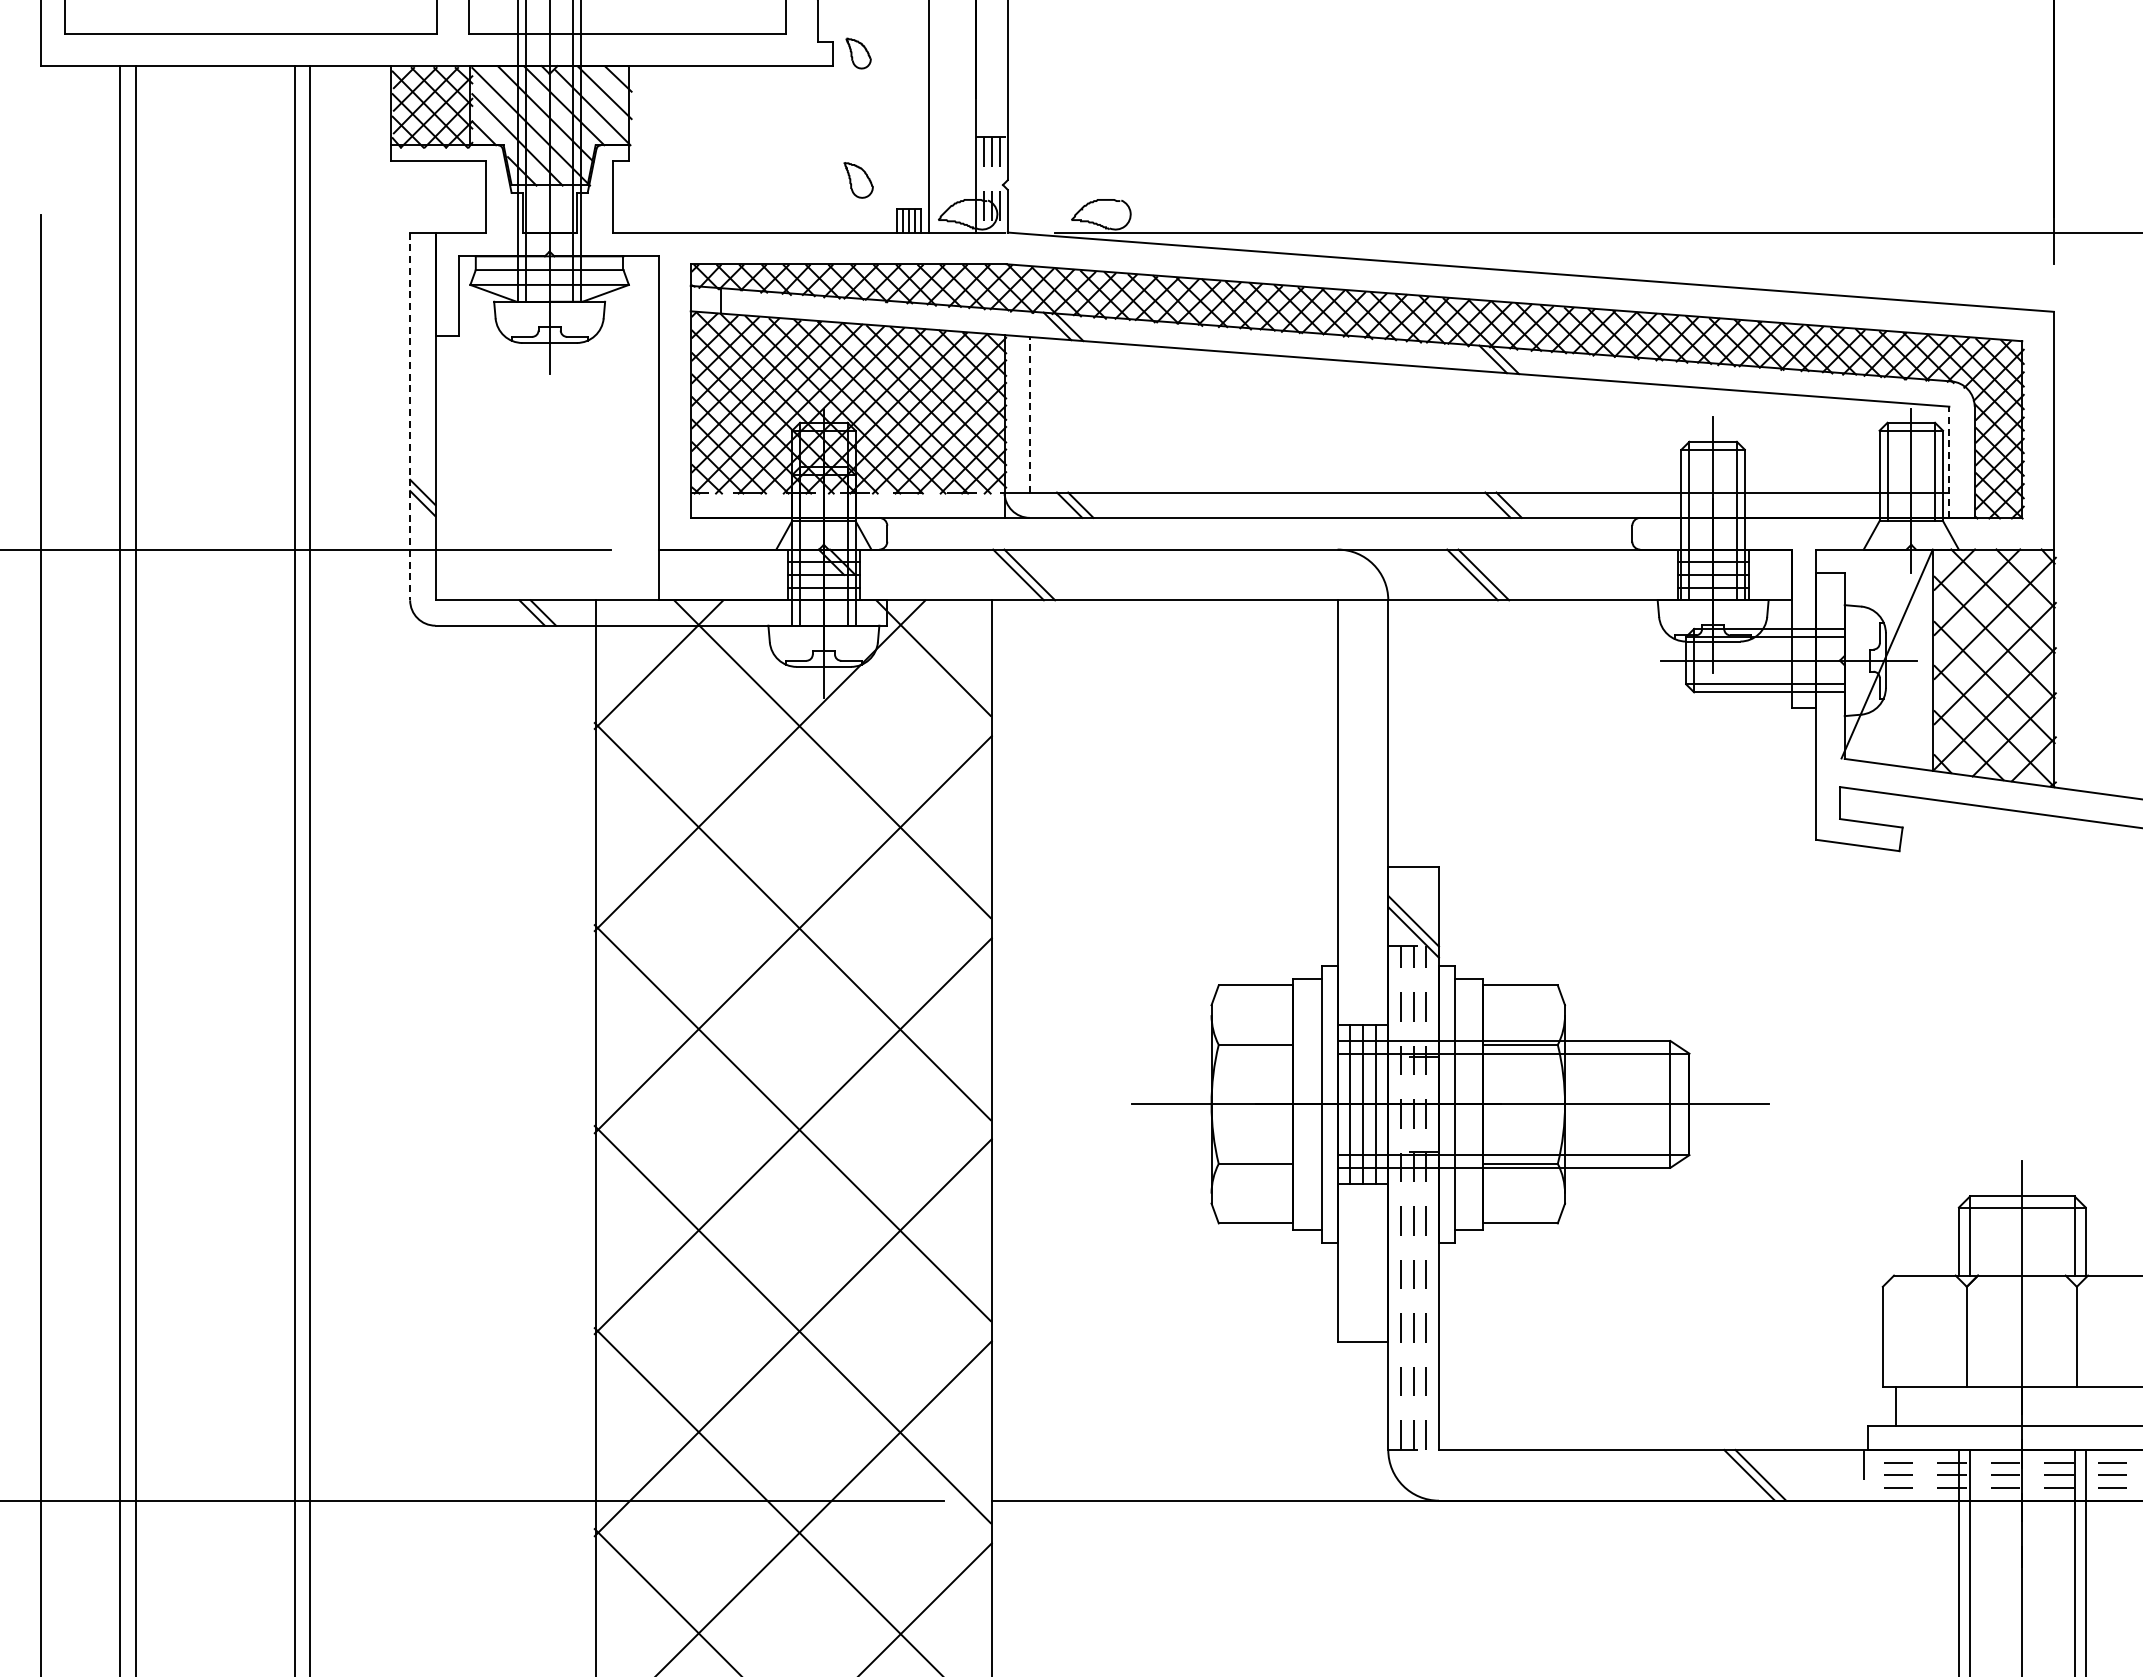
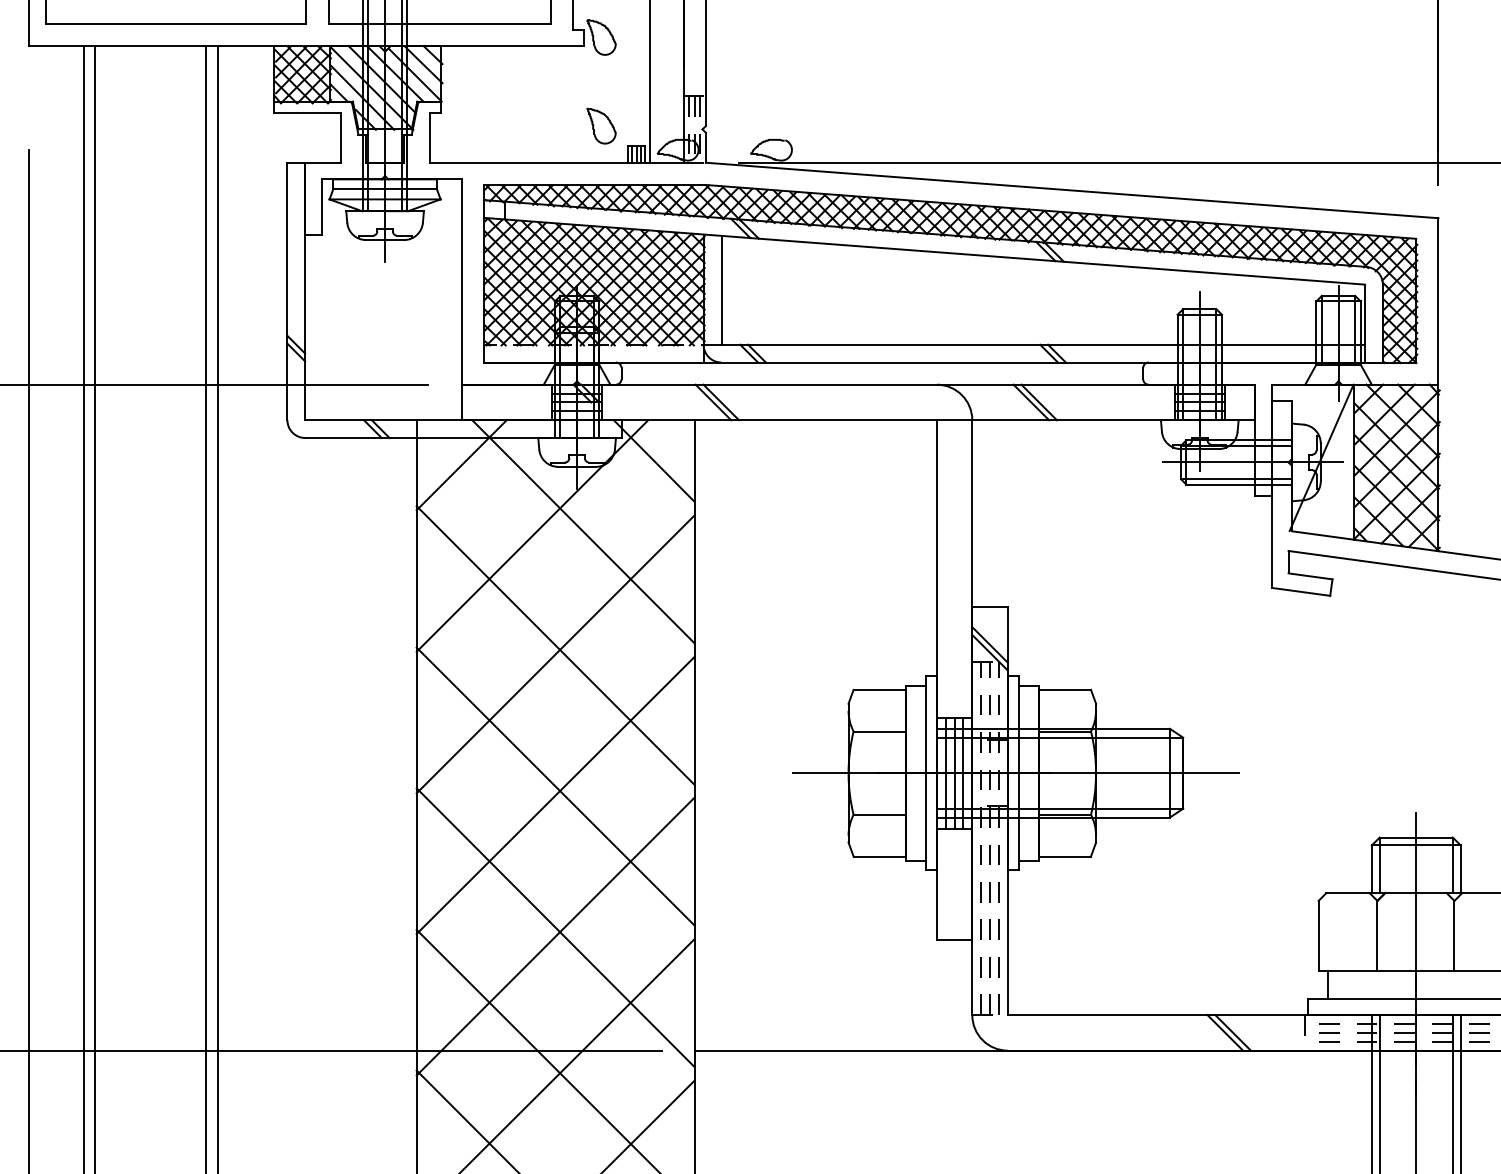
part: (858, 53) -> (601, 37), size x1.67
part: (858, 180) -> (601, 126), size x1.43
line: (1030, 414) -> (721, 290), dashed -> solid
line: (410, 416) -> (287, 291), dashed -> solid
line: (1949, 462) -> (1365, 323), dashed -> solid

